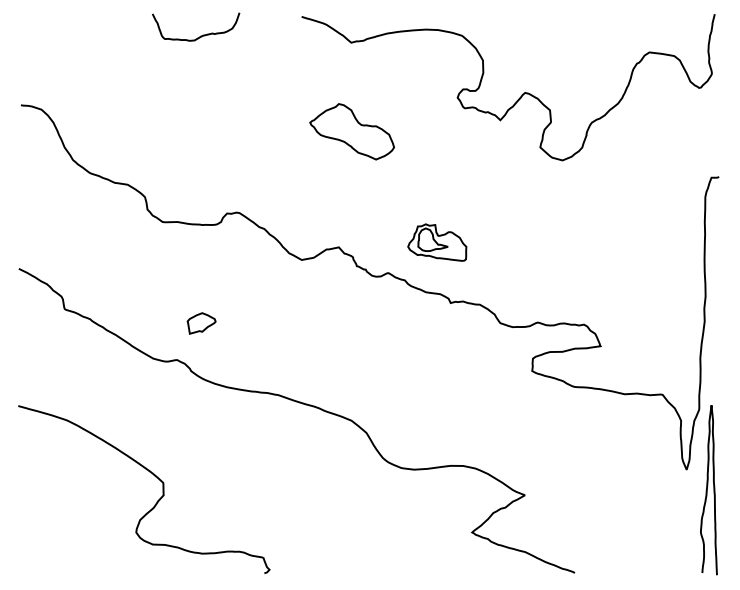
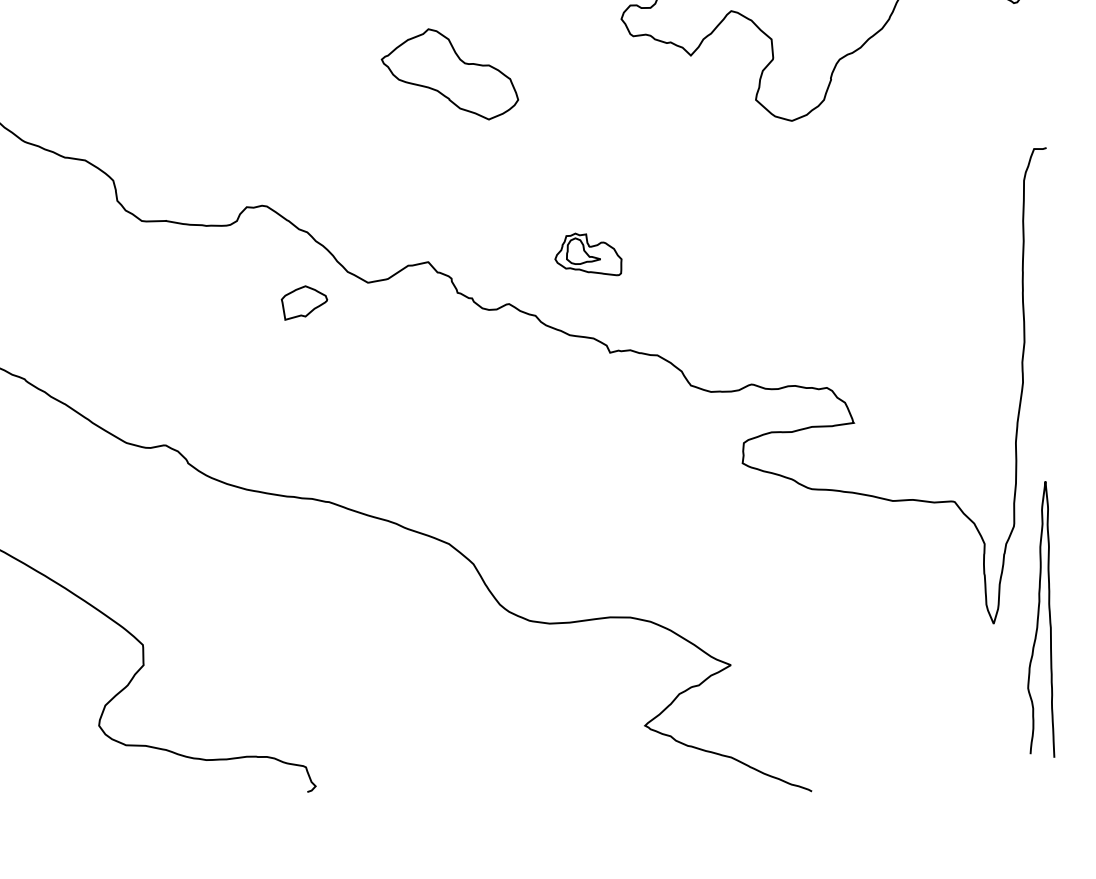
part: (437, 242) -> (588, 254), size x0.7
part: (201, 323) -> (304, 303), moved
curve: (707, 490) -> (1038, 620), moved

